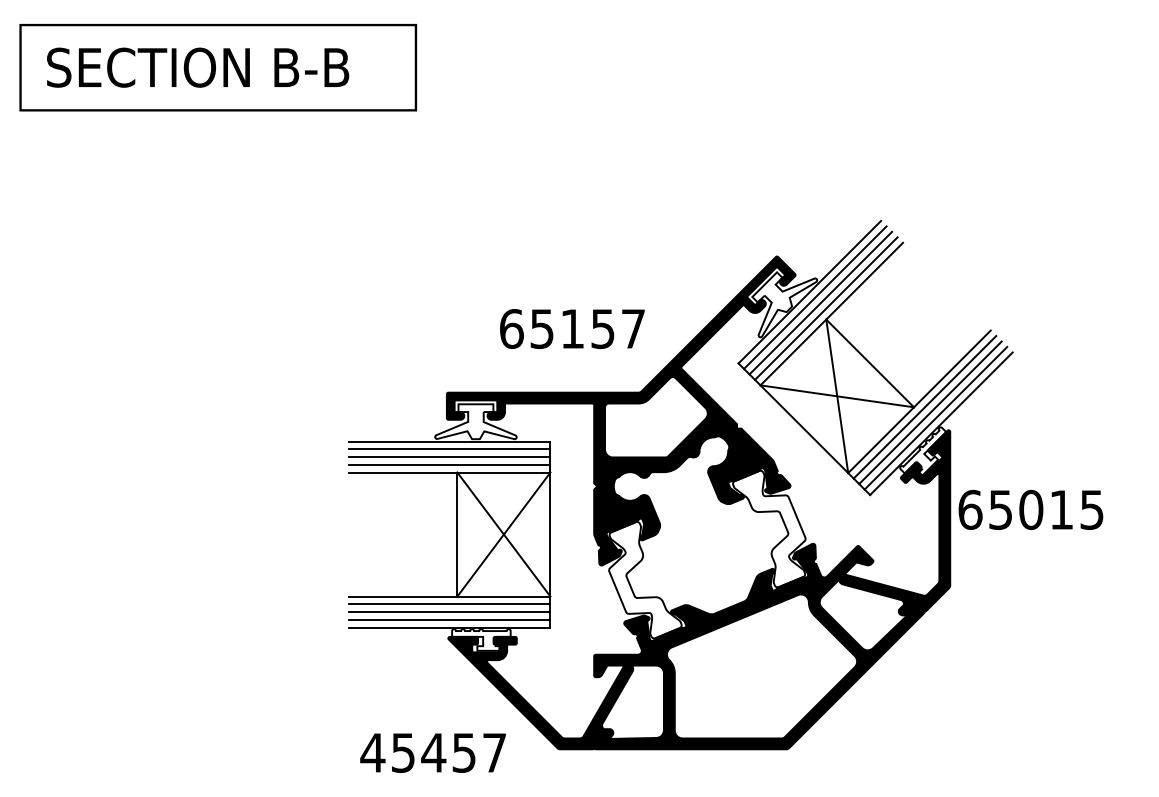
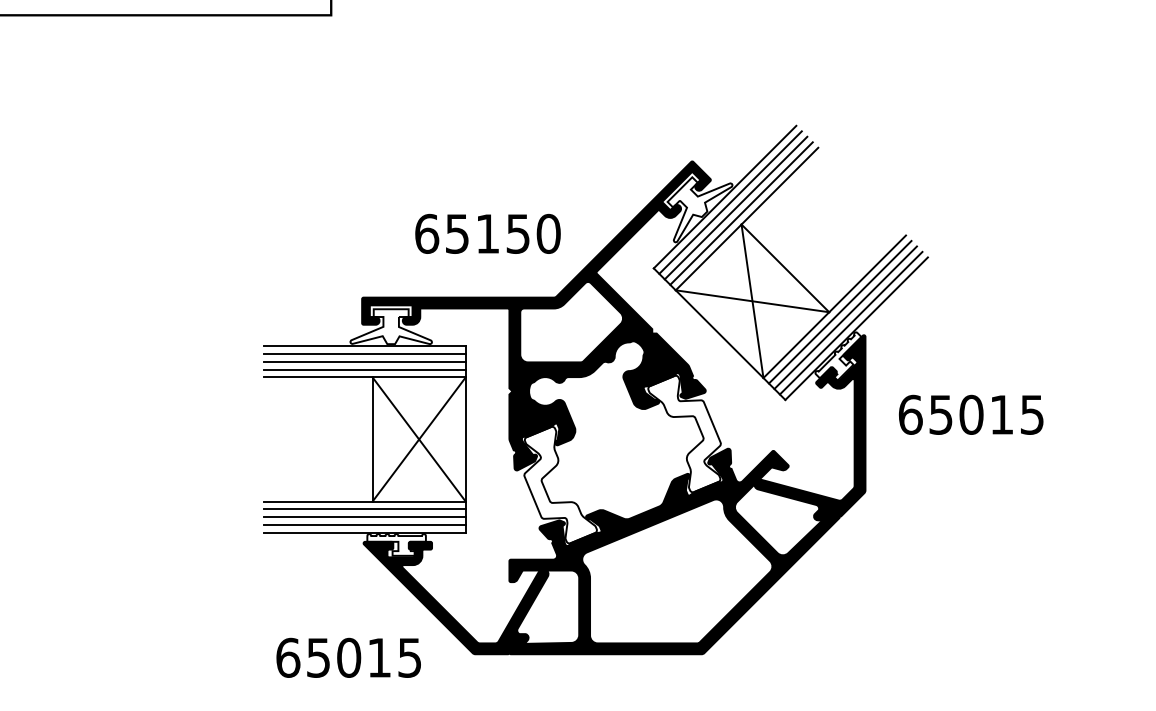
text: (633, 329) -> (548, 234), 65157 -> 65150
text: (1030, 509) -> (970, 414), moved
text: (432, 752) -> (347, 657), 45457 -> 65015

